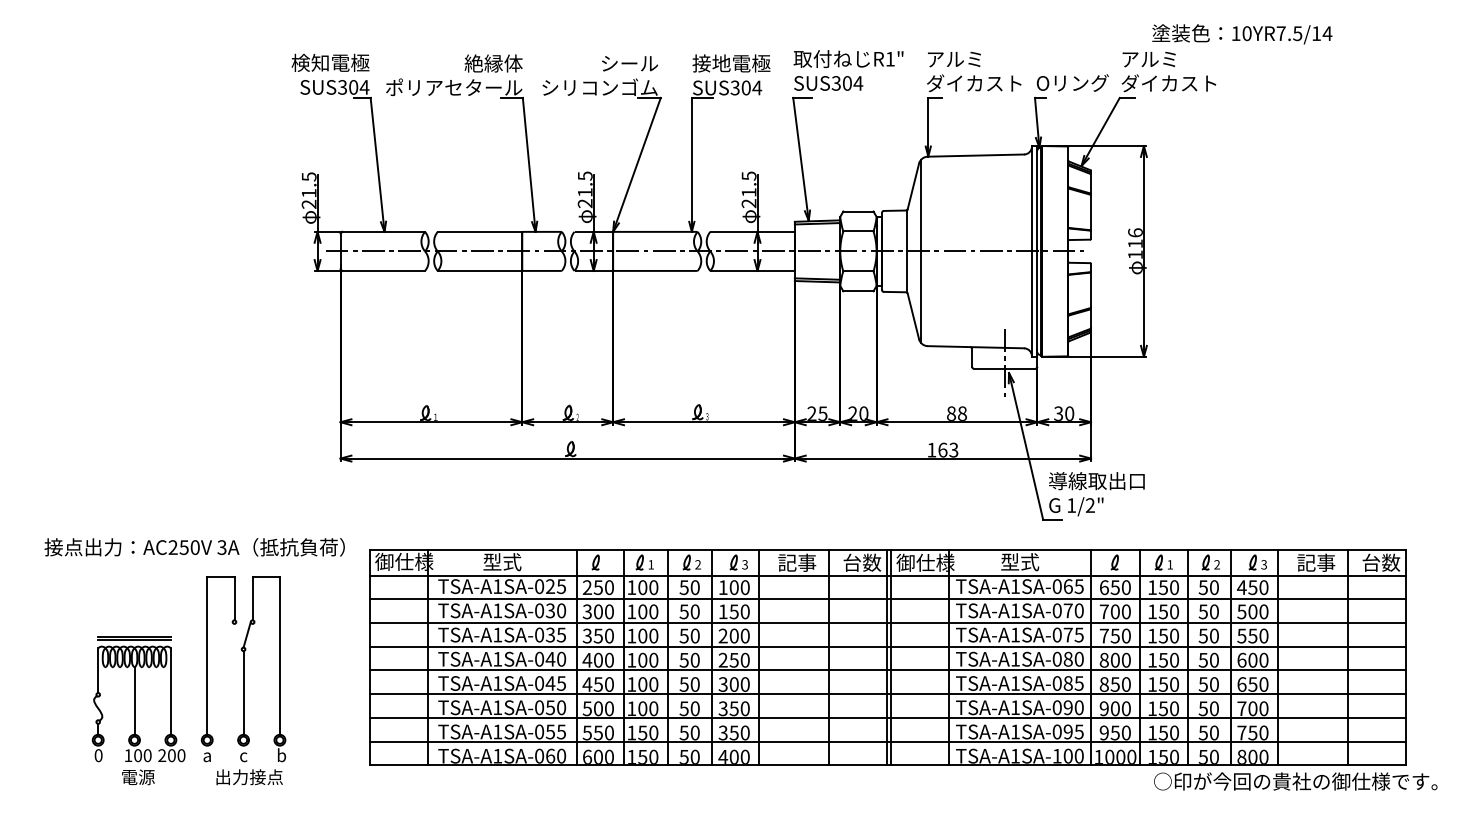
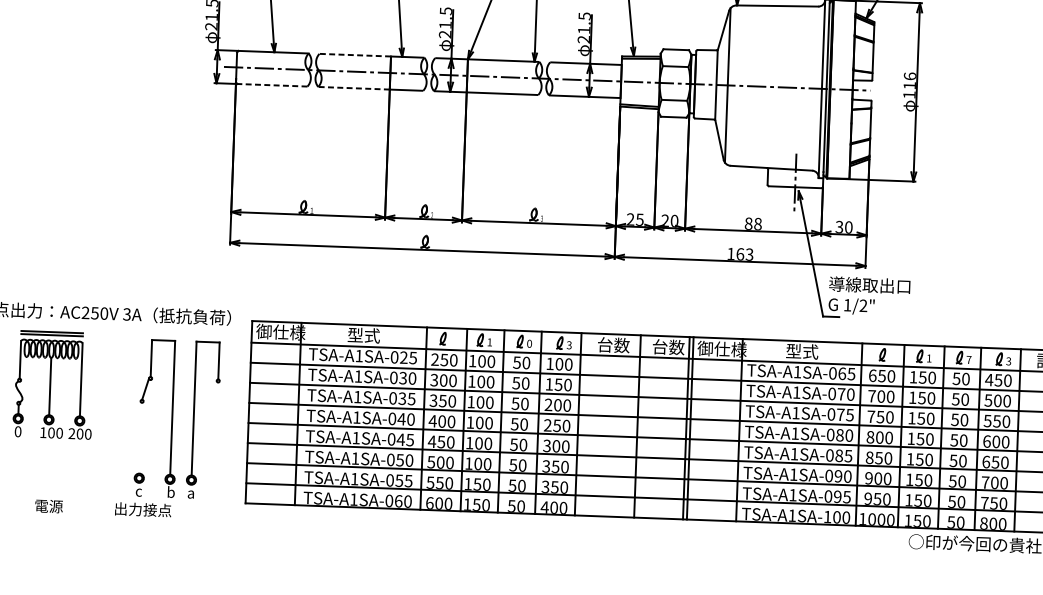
line: (479, 231) -> (354, 54), solid -> dashed
line: (383, 270) -> (272, 84), solid -> dashed
line: (479, 270) -> (353, 87), solid -> dashed
text: (797, 562) -> (613, 344), 記事 -> 台数
text: (698, 564) -> (529, 343), 2 -> 0
text: (1217, 564) -> (969, 359), 2 -> 7
part: (207, 669) -> (193, 420), moved
line: (243, 692) -> (140, 437), removed
part: (138, 699) -> (53, 385), moved

